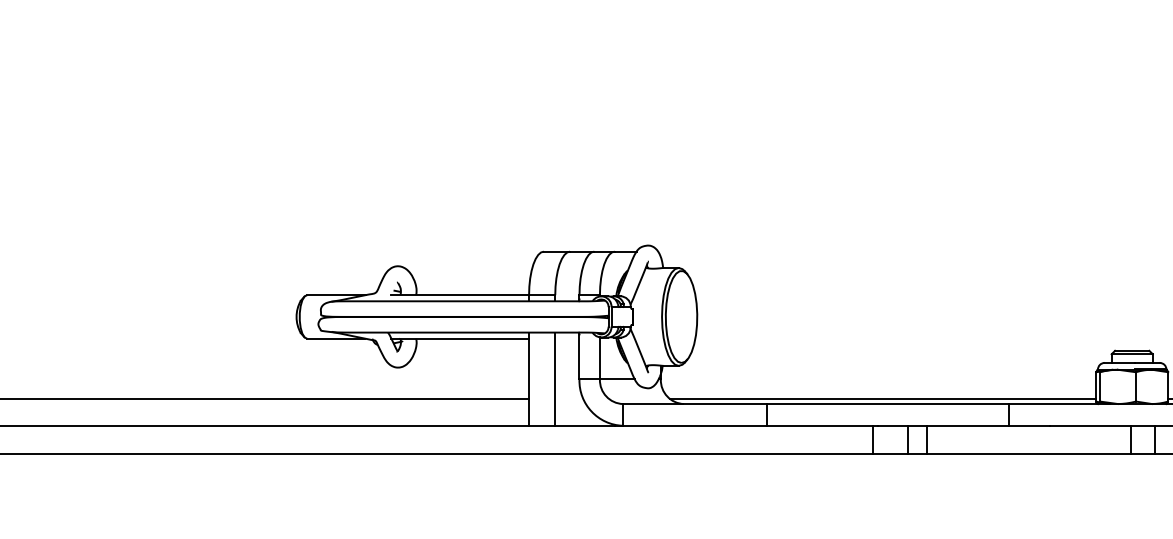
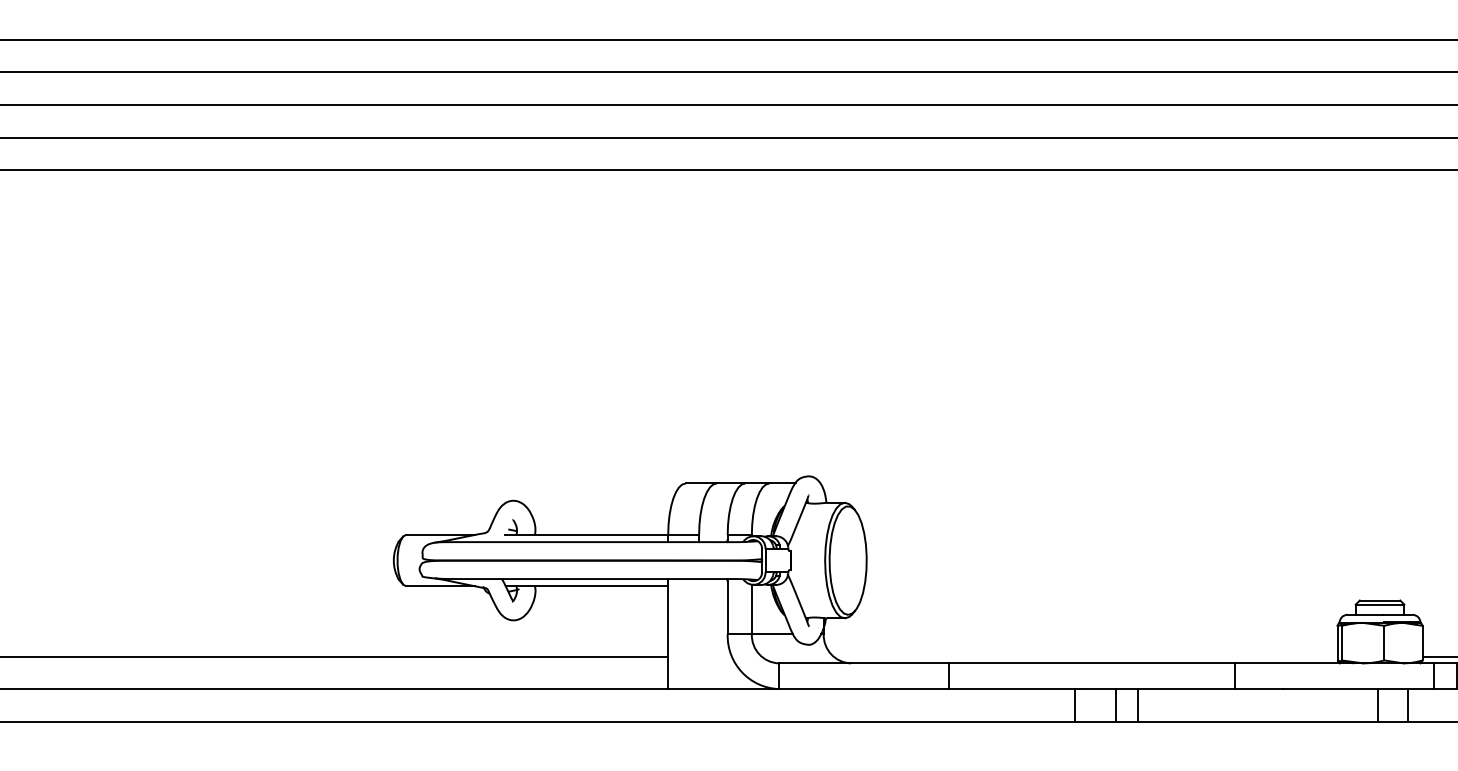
line: (555, 379) -> (699, 634), removed
line: (882, 399) -> (1085, 657), removed

